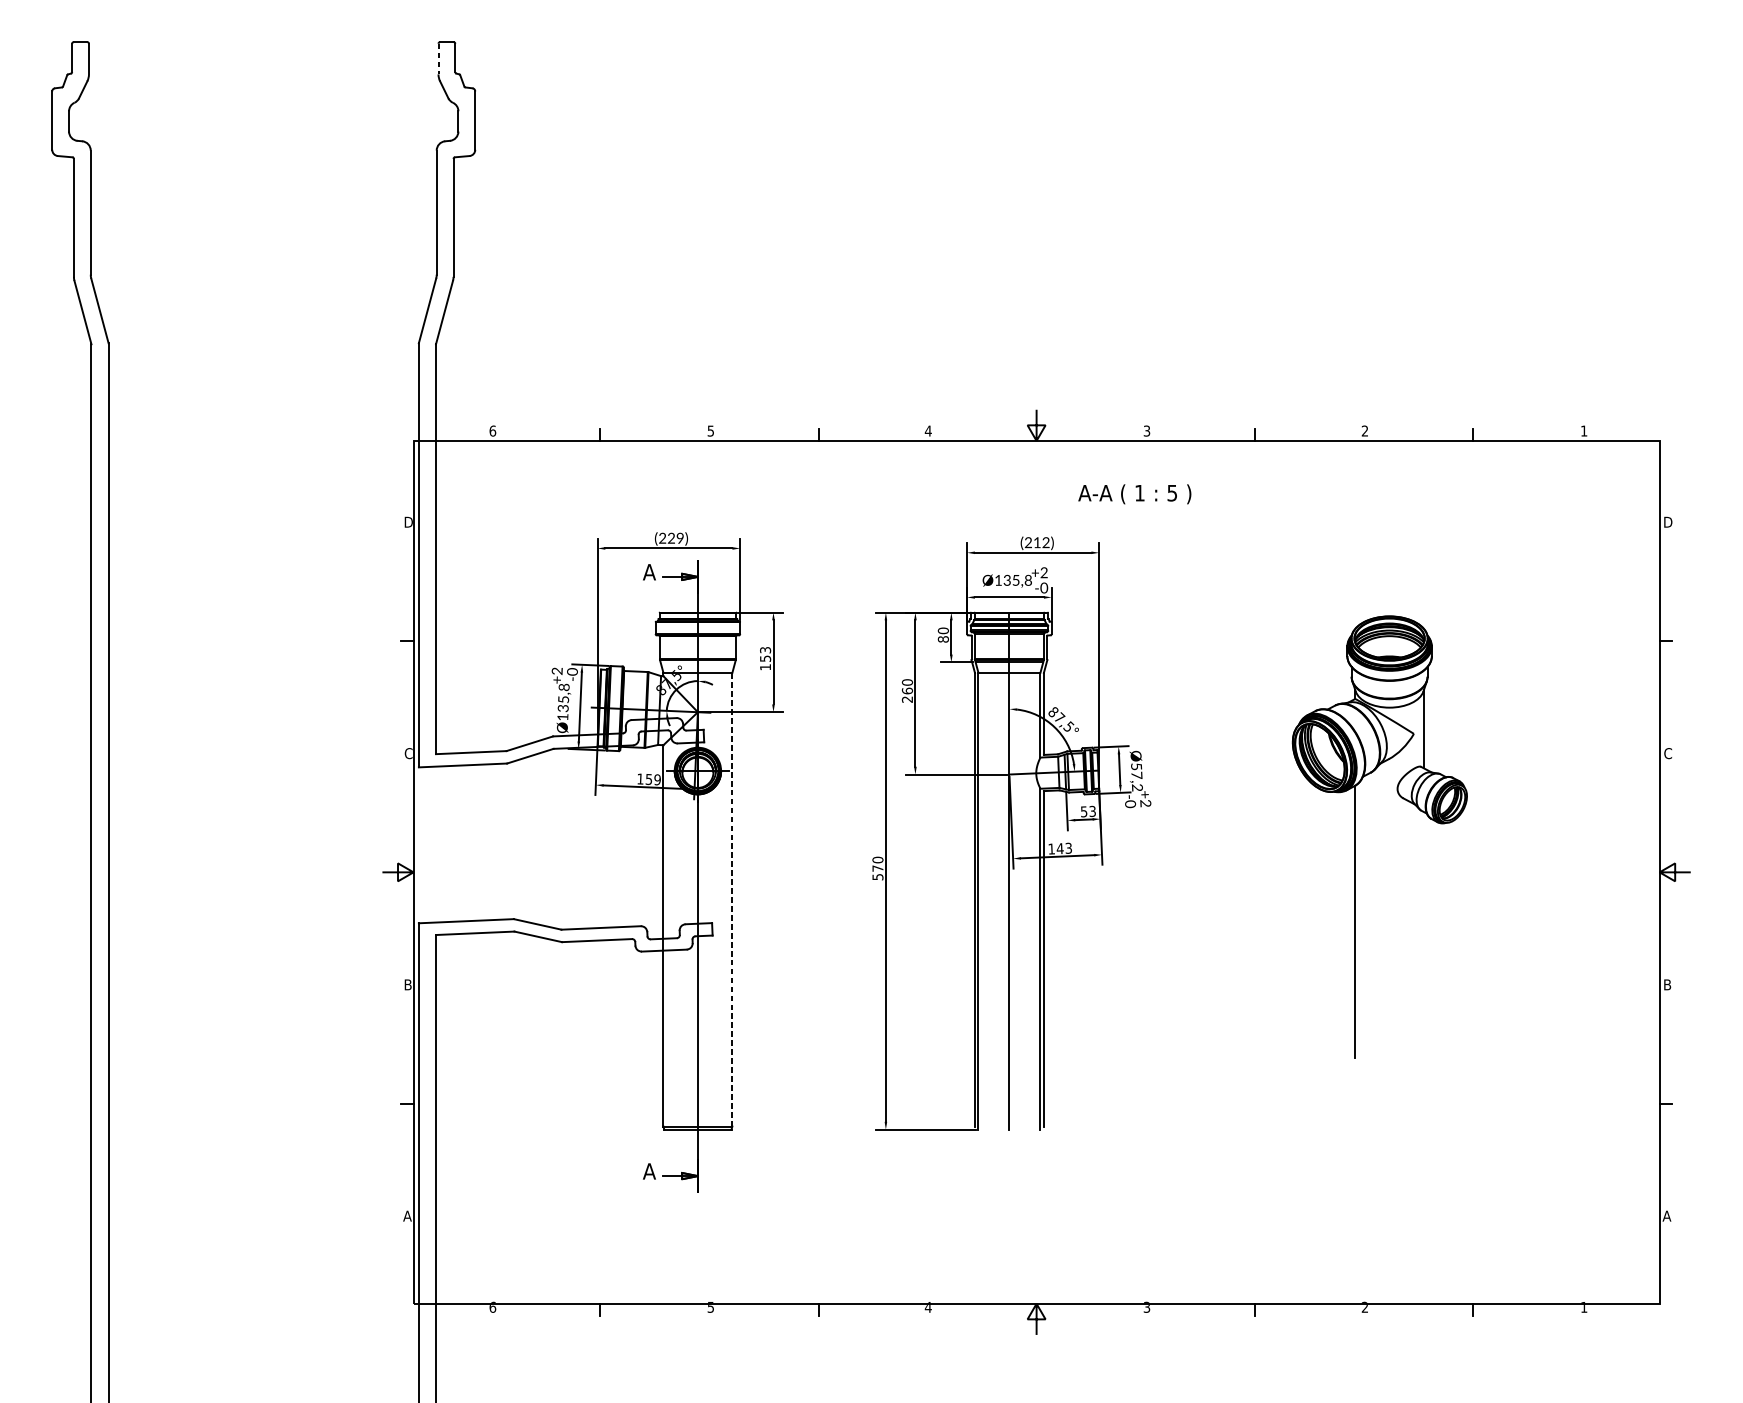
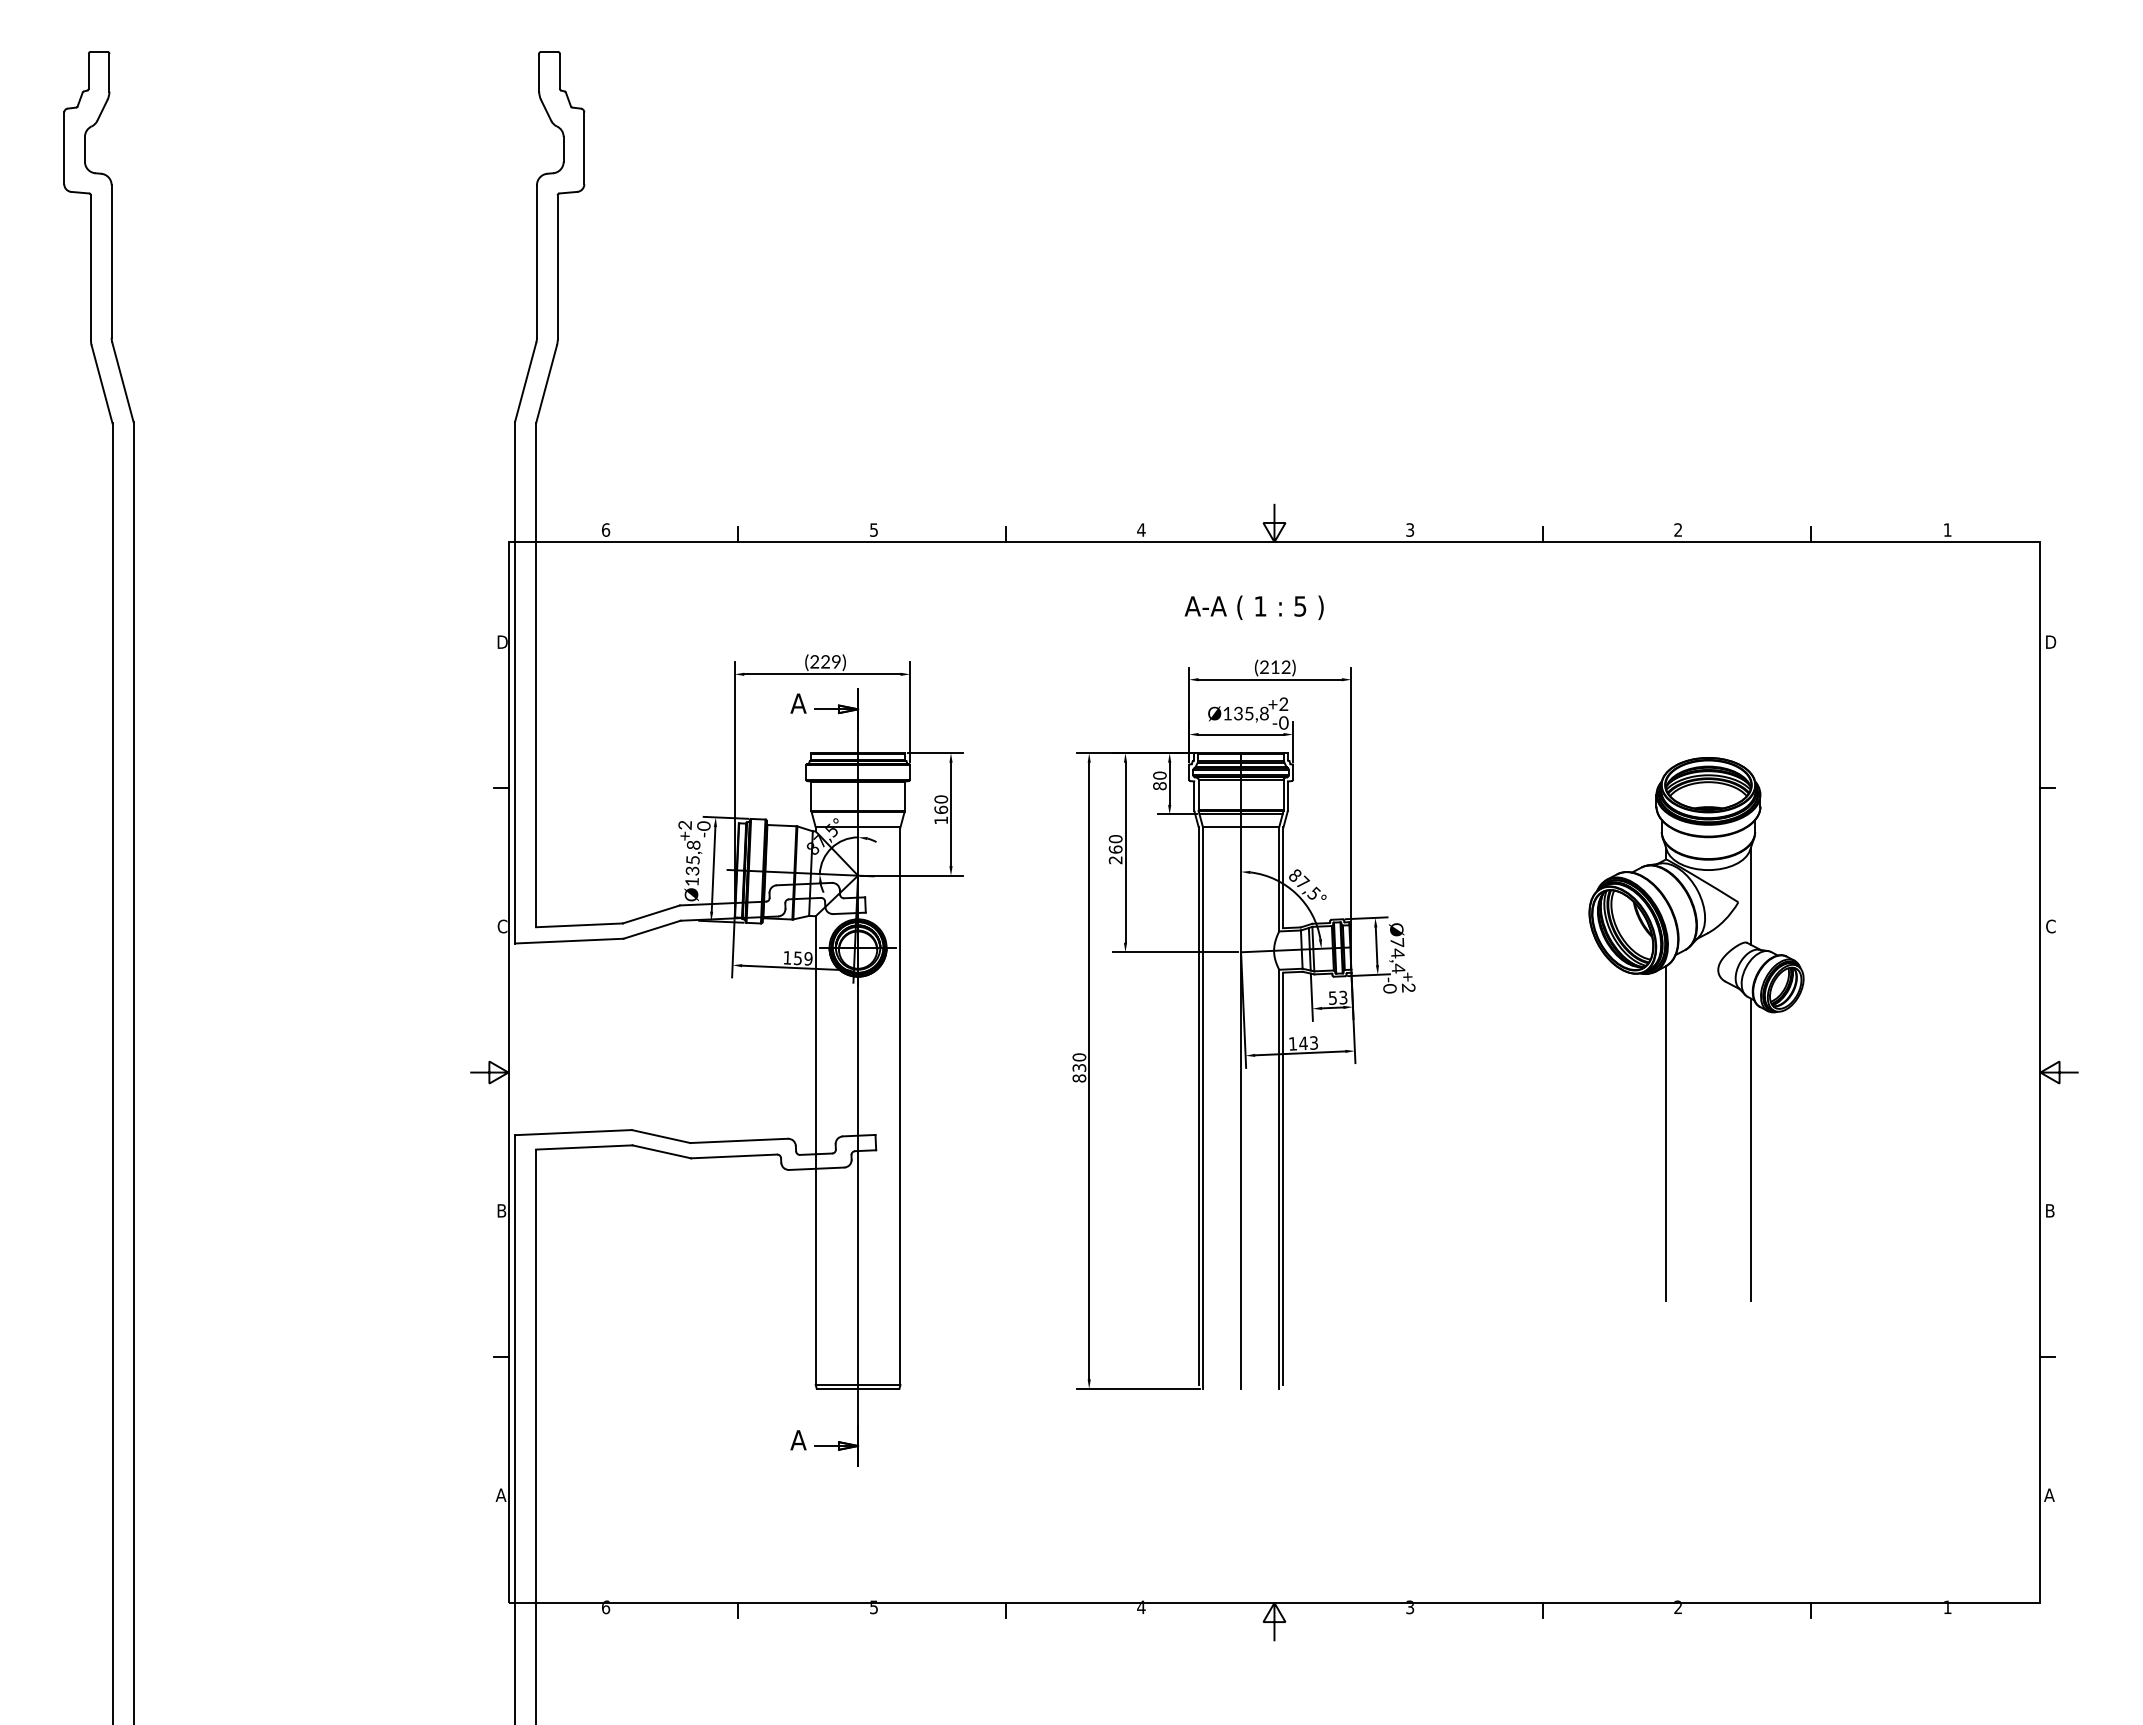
line: (438, 58) -> (539, 72), dashed -> solid
text: (1134, 494) -> (1253, 607), moved
text: (765, 654) -> (941, 804), 153 -> 160
text: (1136, 777) -> (1397, 955), Ø57,2 -> Ø74,4
text: (878, 873) -> (1079, 1073), 570 -> 830
line: (732, 899) -> (900, 1106), dashed -> solid
line: (1423, 934) -> (1750, 1149), added

